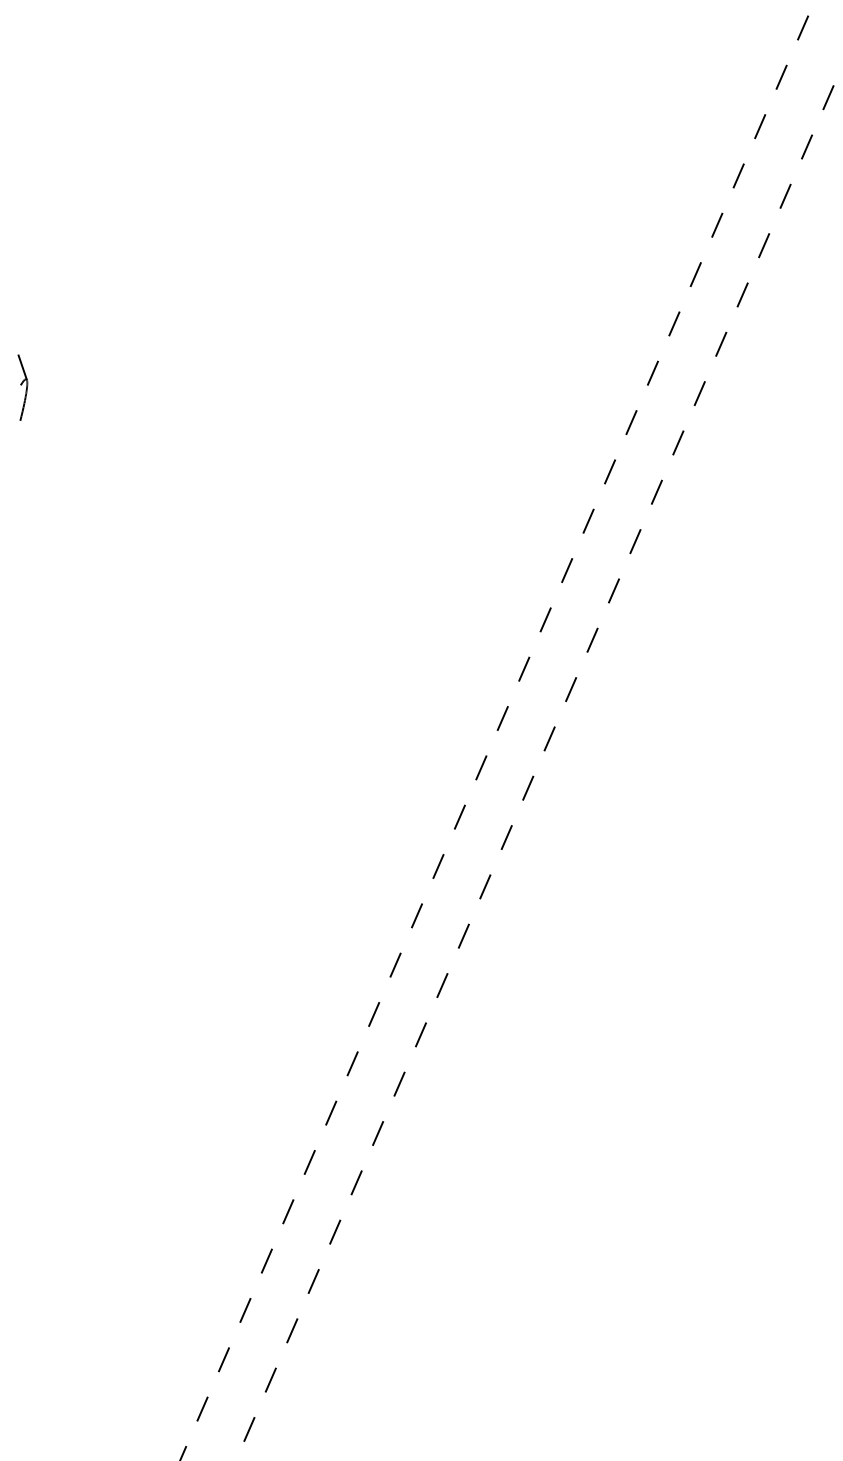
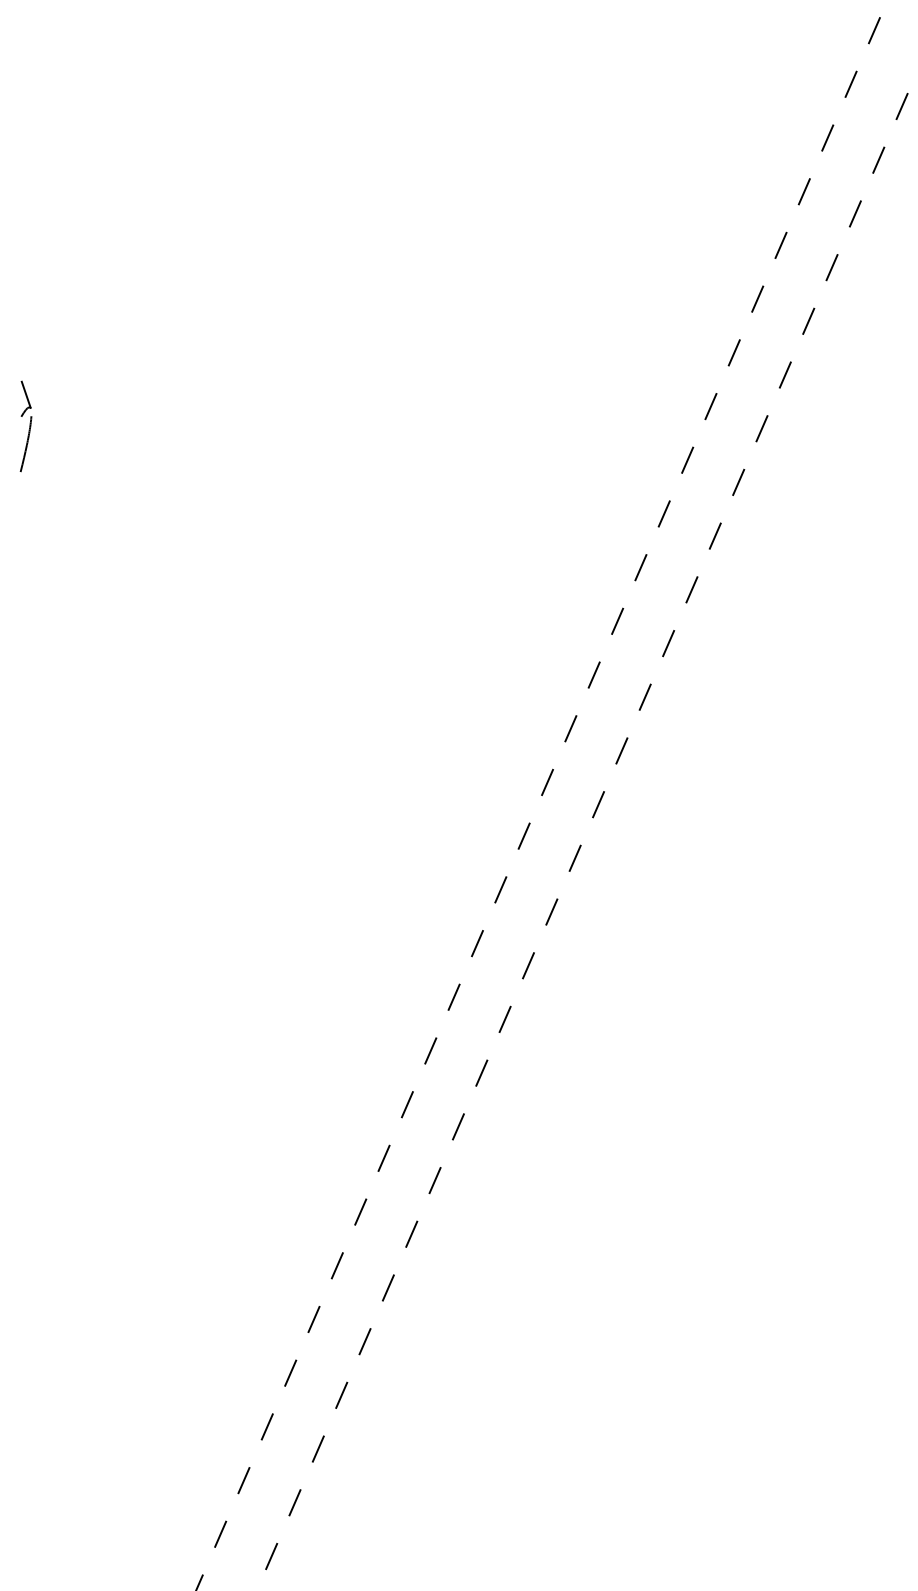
part: (23, 391) -> (25, 426), size x1.43

